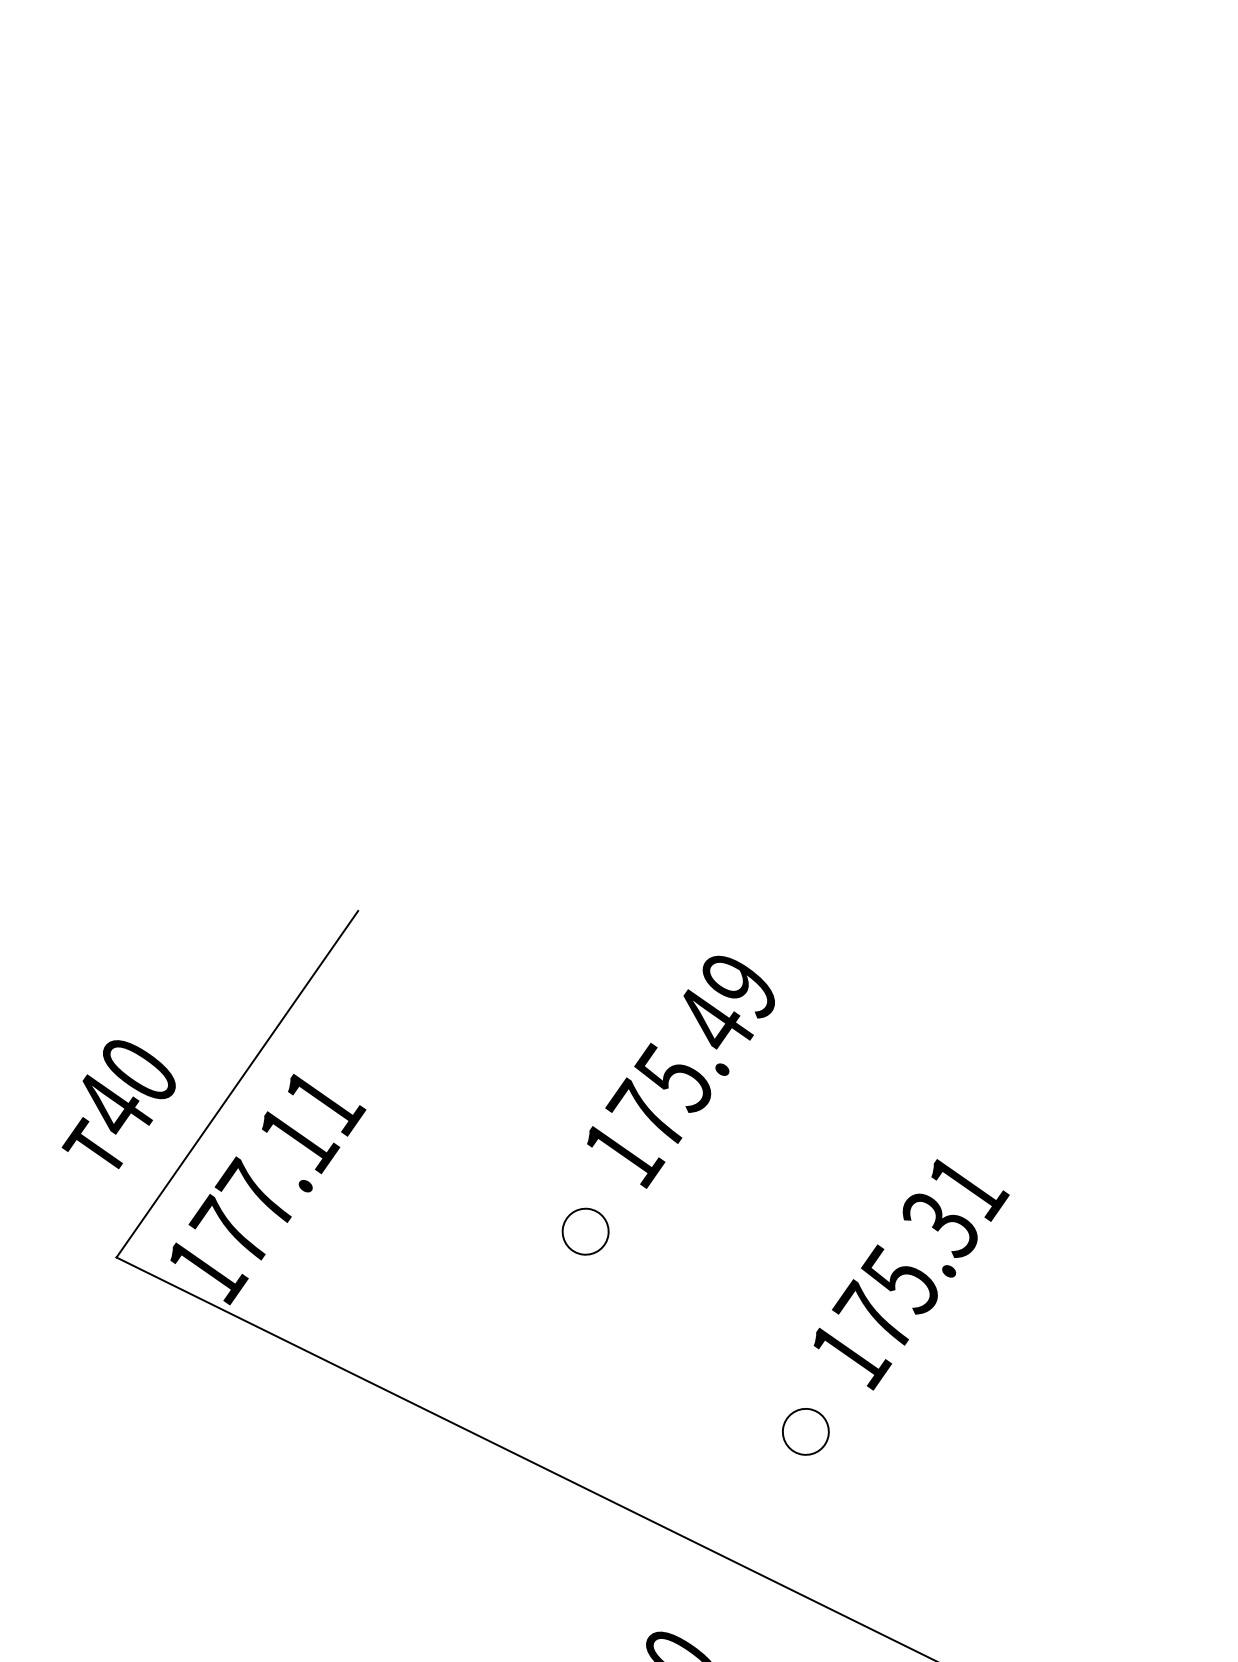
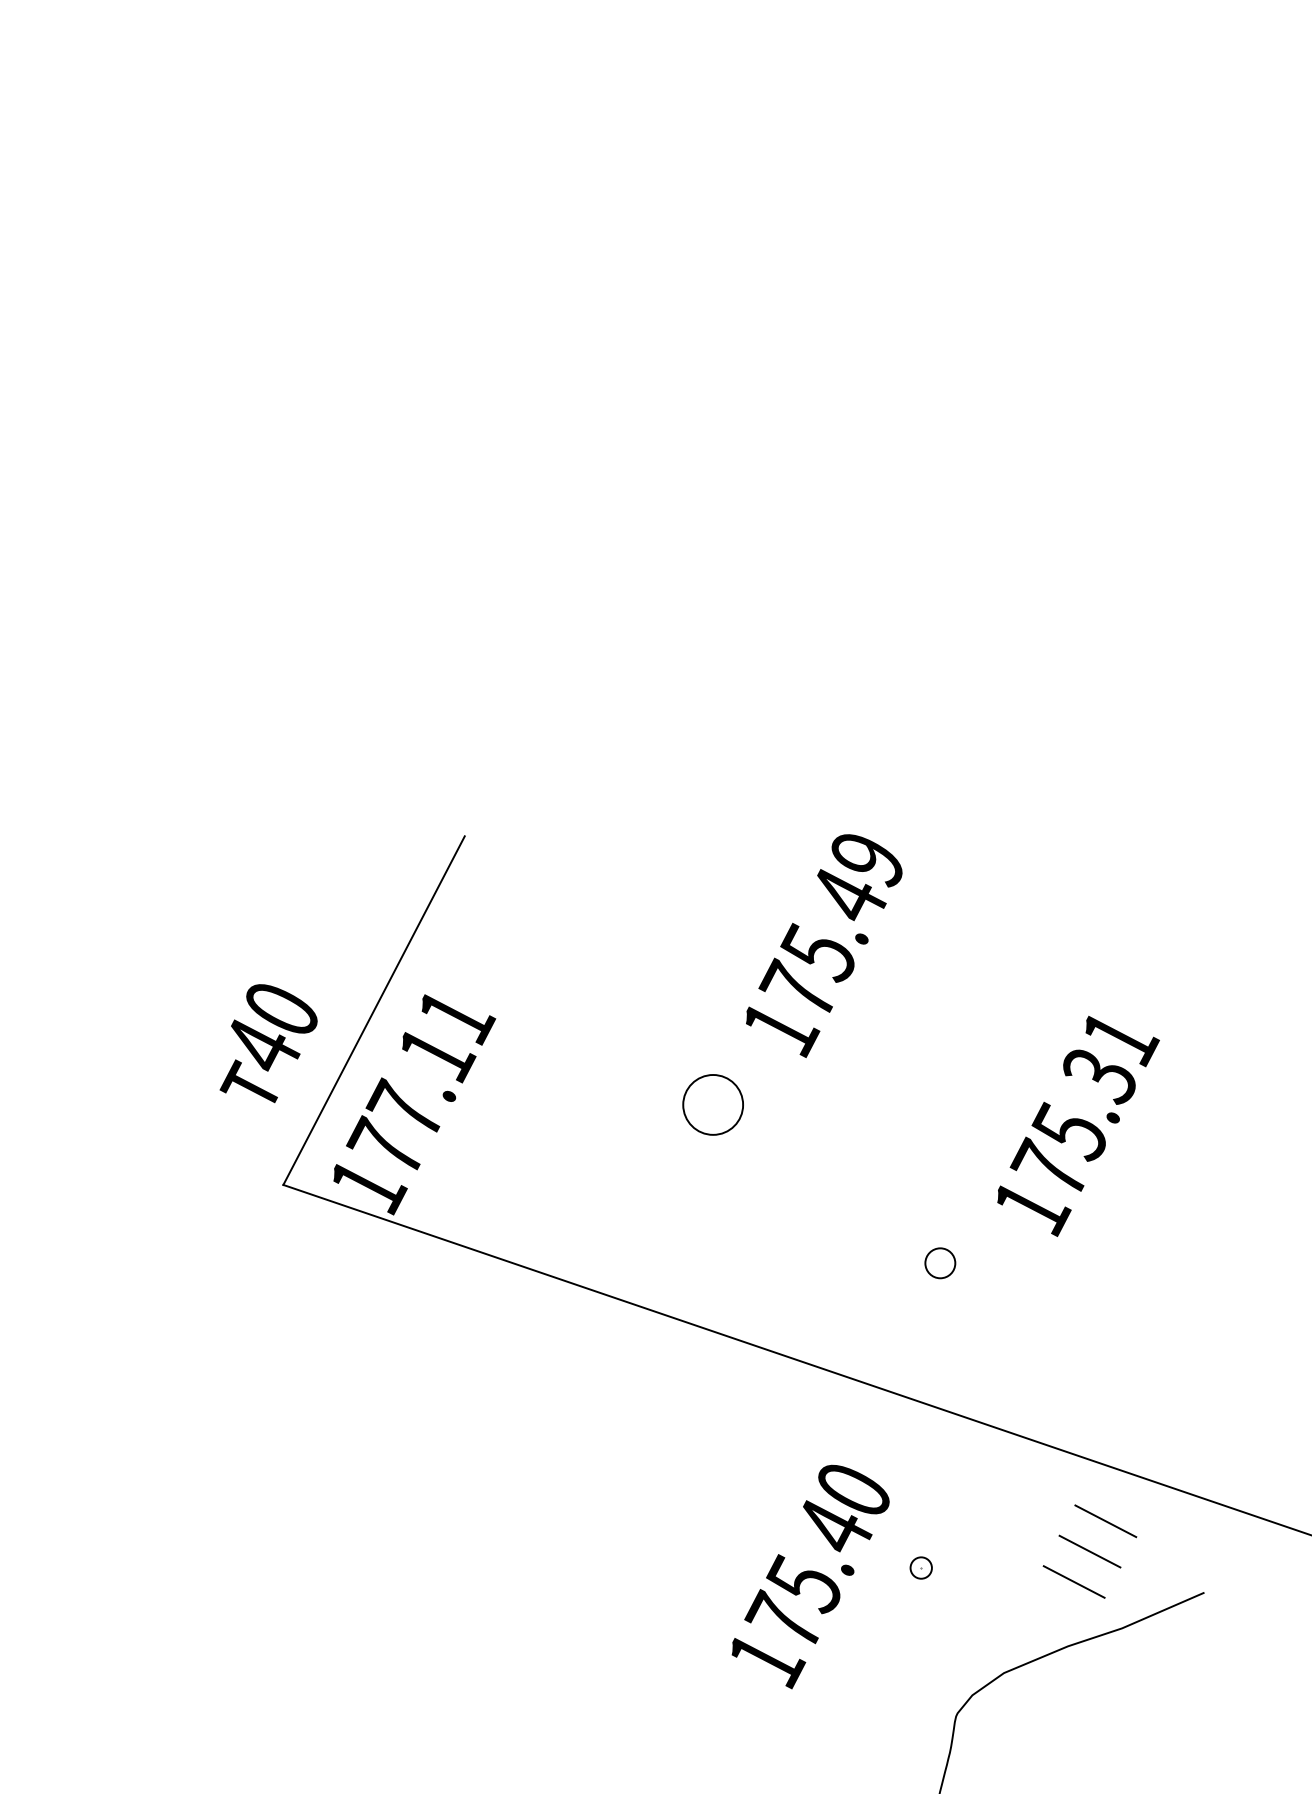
text: (681, 1071) -> (824, 945), moved
part: (585, 1231) -> (712, 1104), size x1.4
text: (911, 1274) -> (1078, 1125), moved
part: (806, 1432) -> (940, 1263), size x0.7

